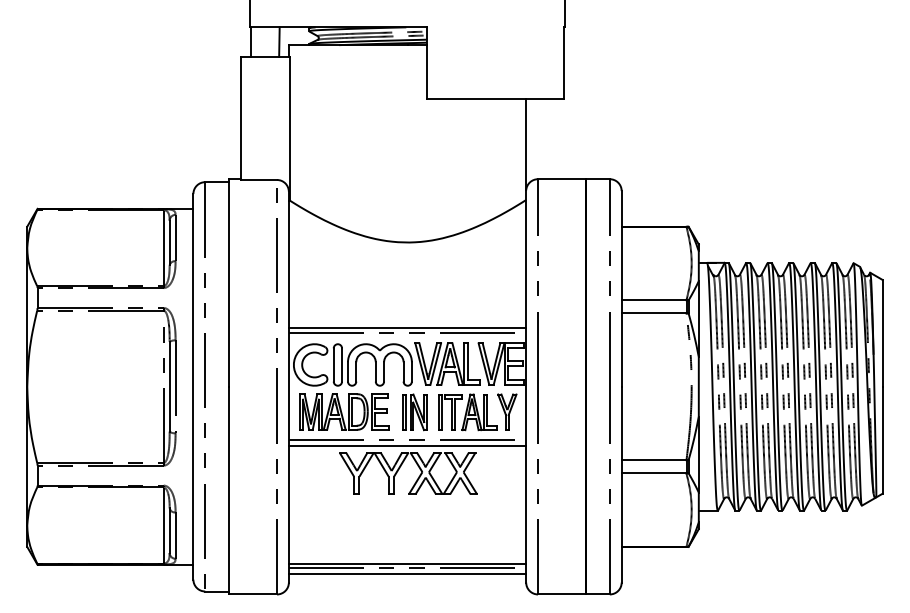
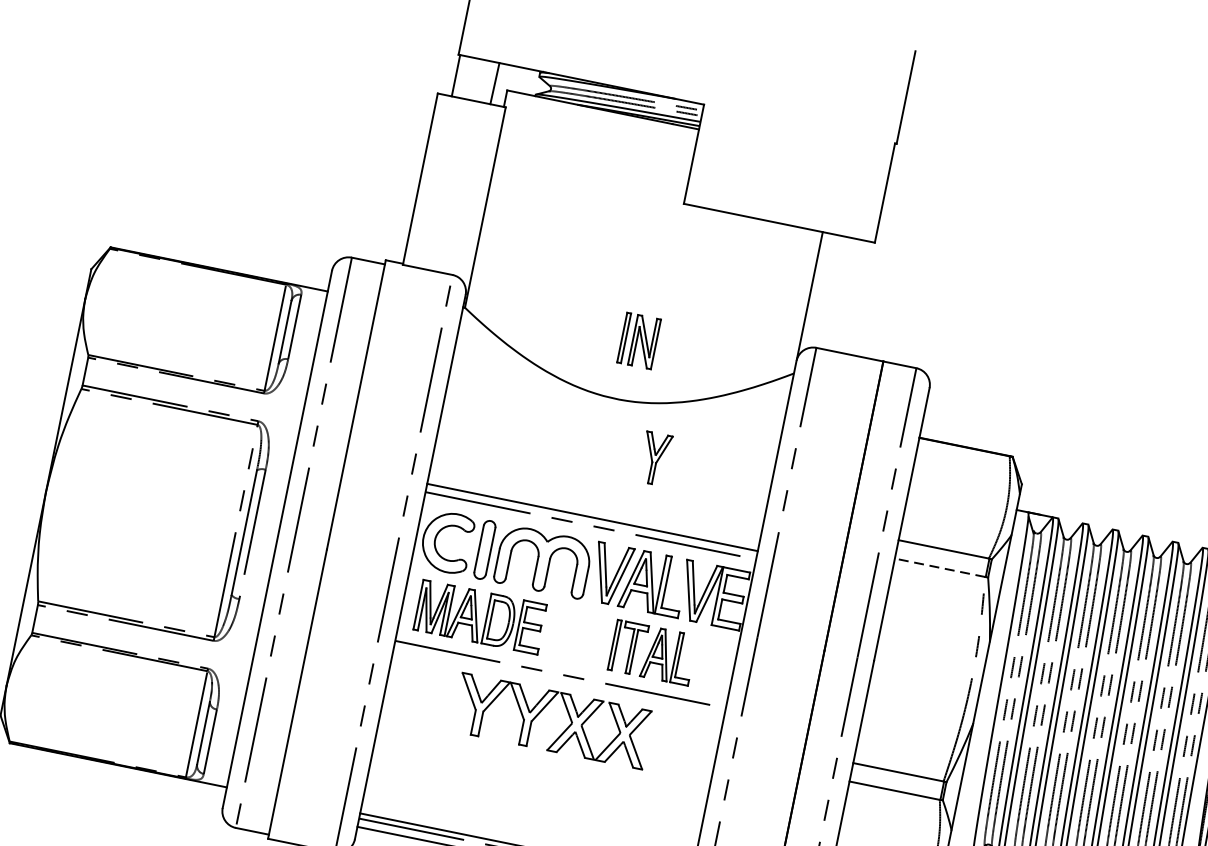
line: (653, 313) -> (939, 567), solid -> dashed
part: (507, 411) -> (655, 457), moved
part: (414, 412) -> (638, 341), moved
line: (407, 446) -> (558, 683), removed

